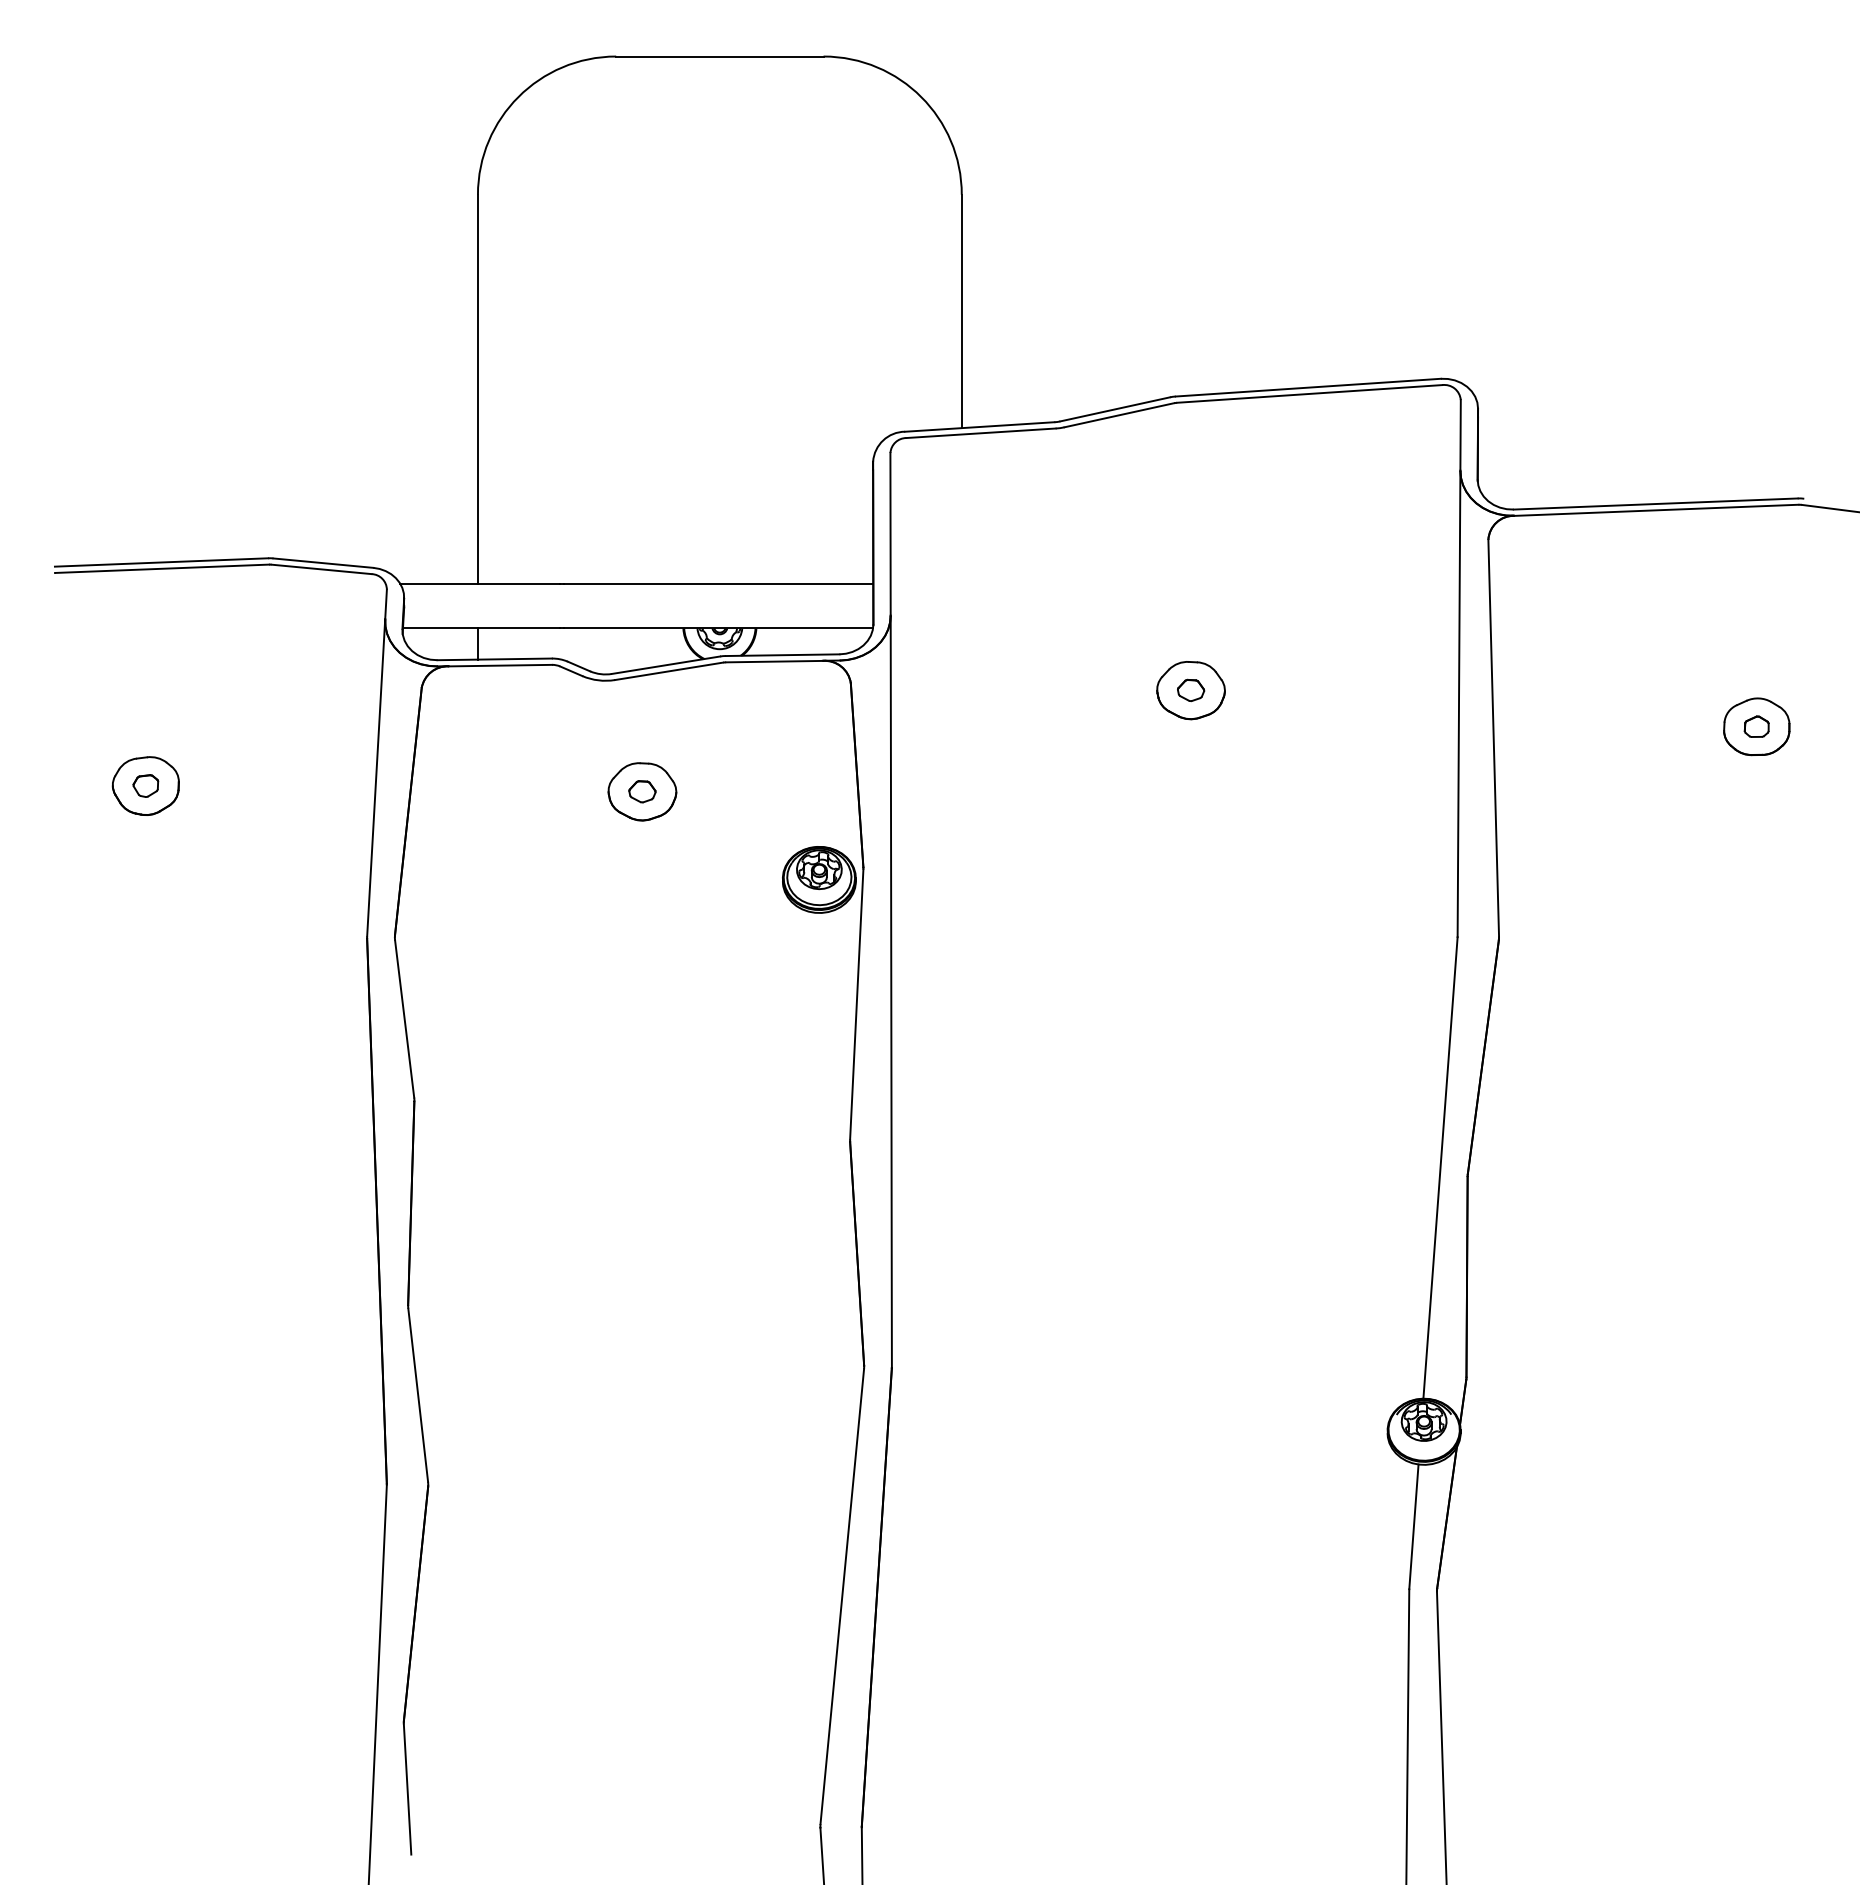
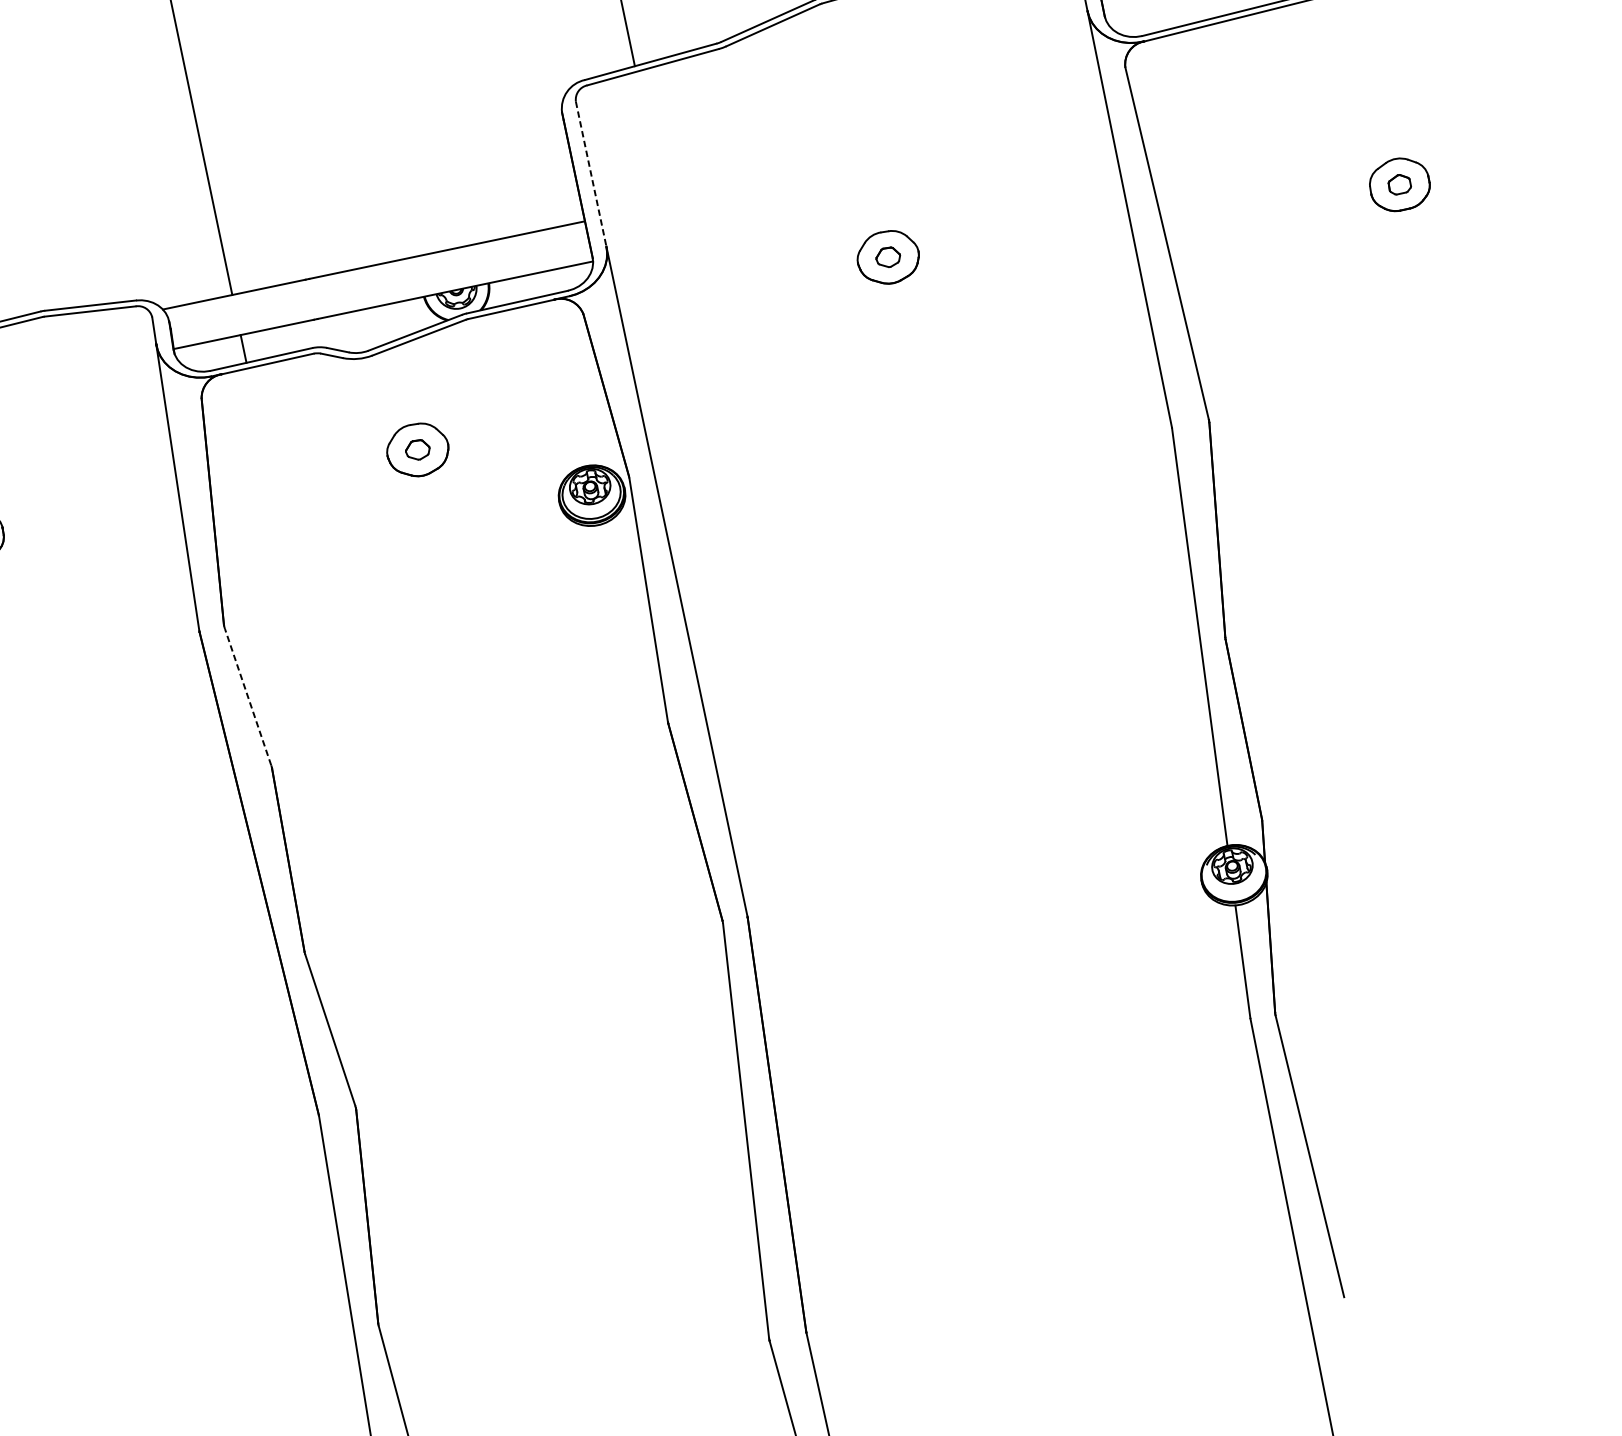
line: (890, 534) -> (591, 174), solid -> dashed
line: (404, 1018) -> (247, 696), solid -> dashed

